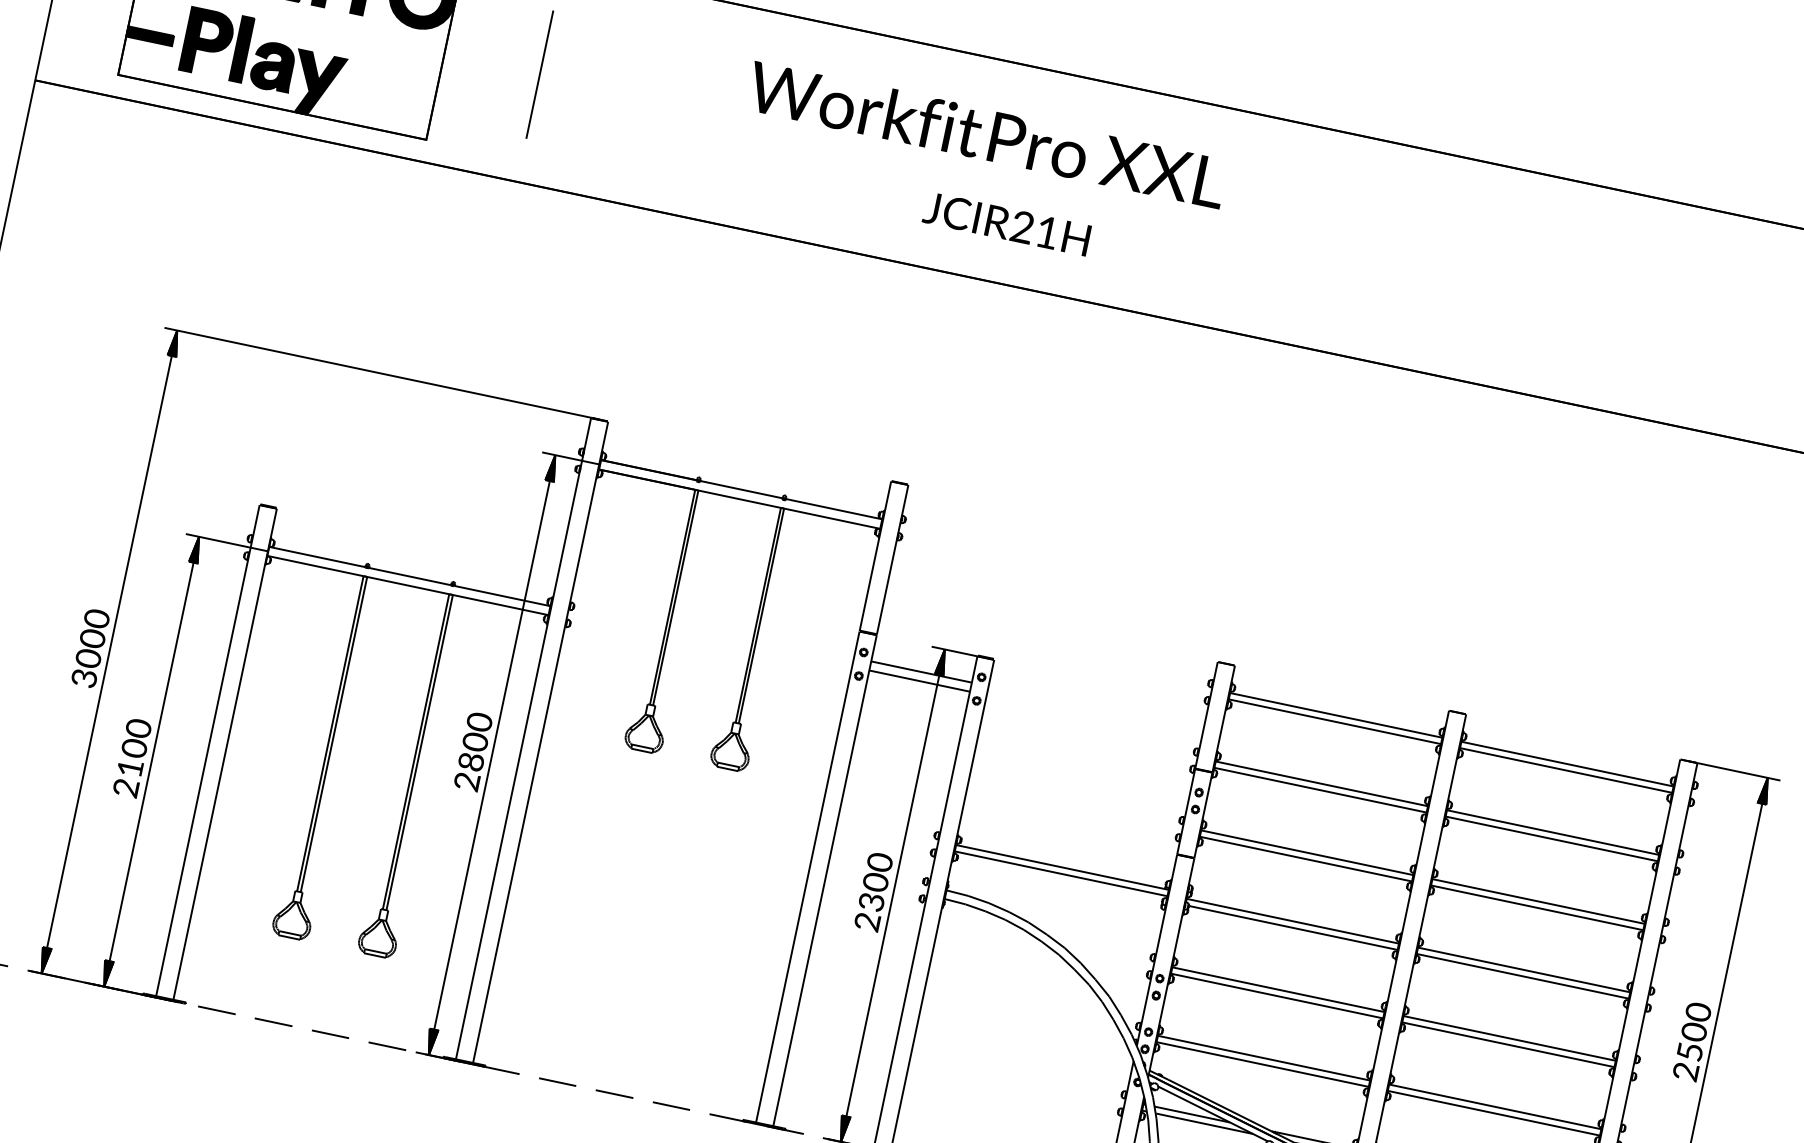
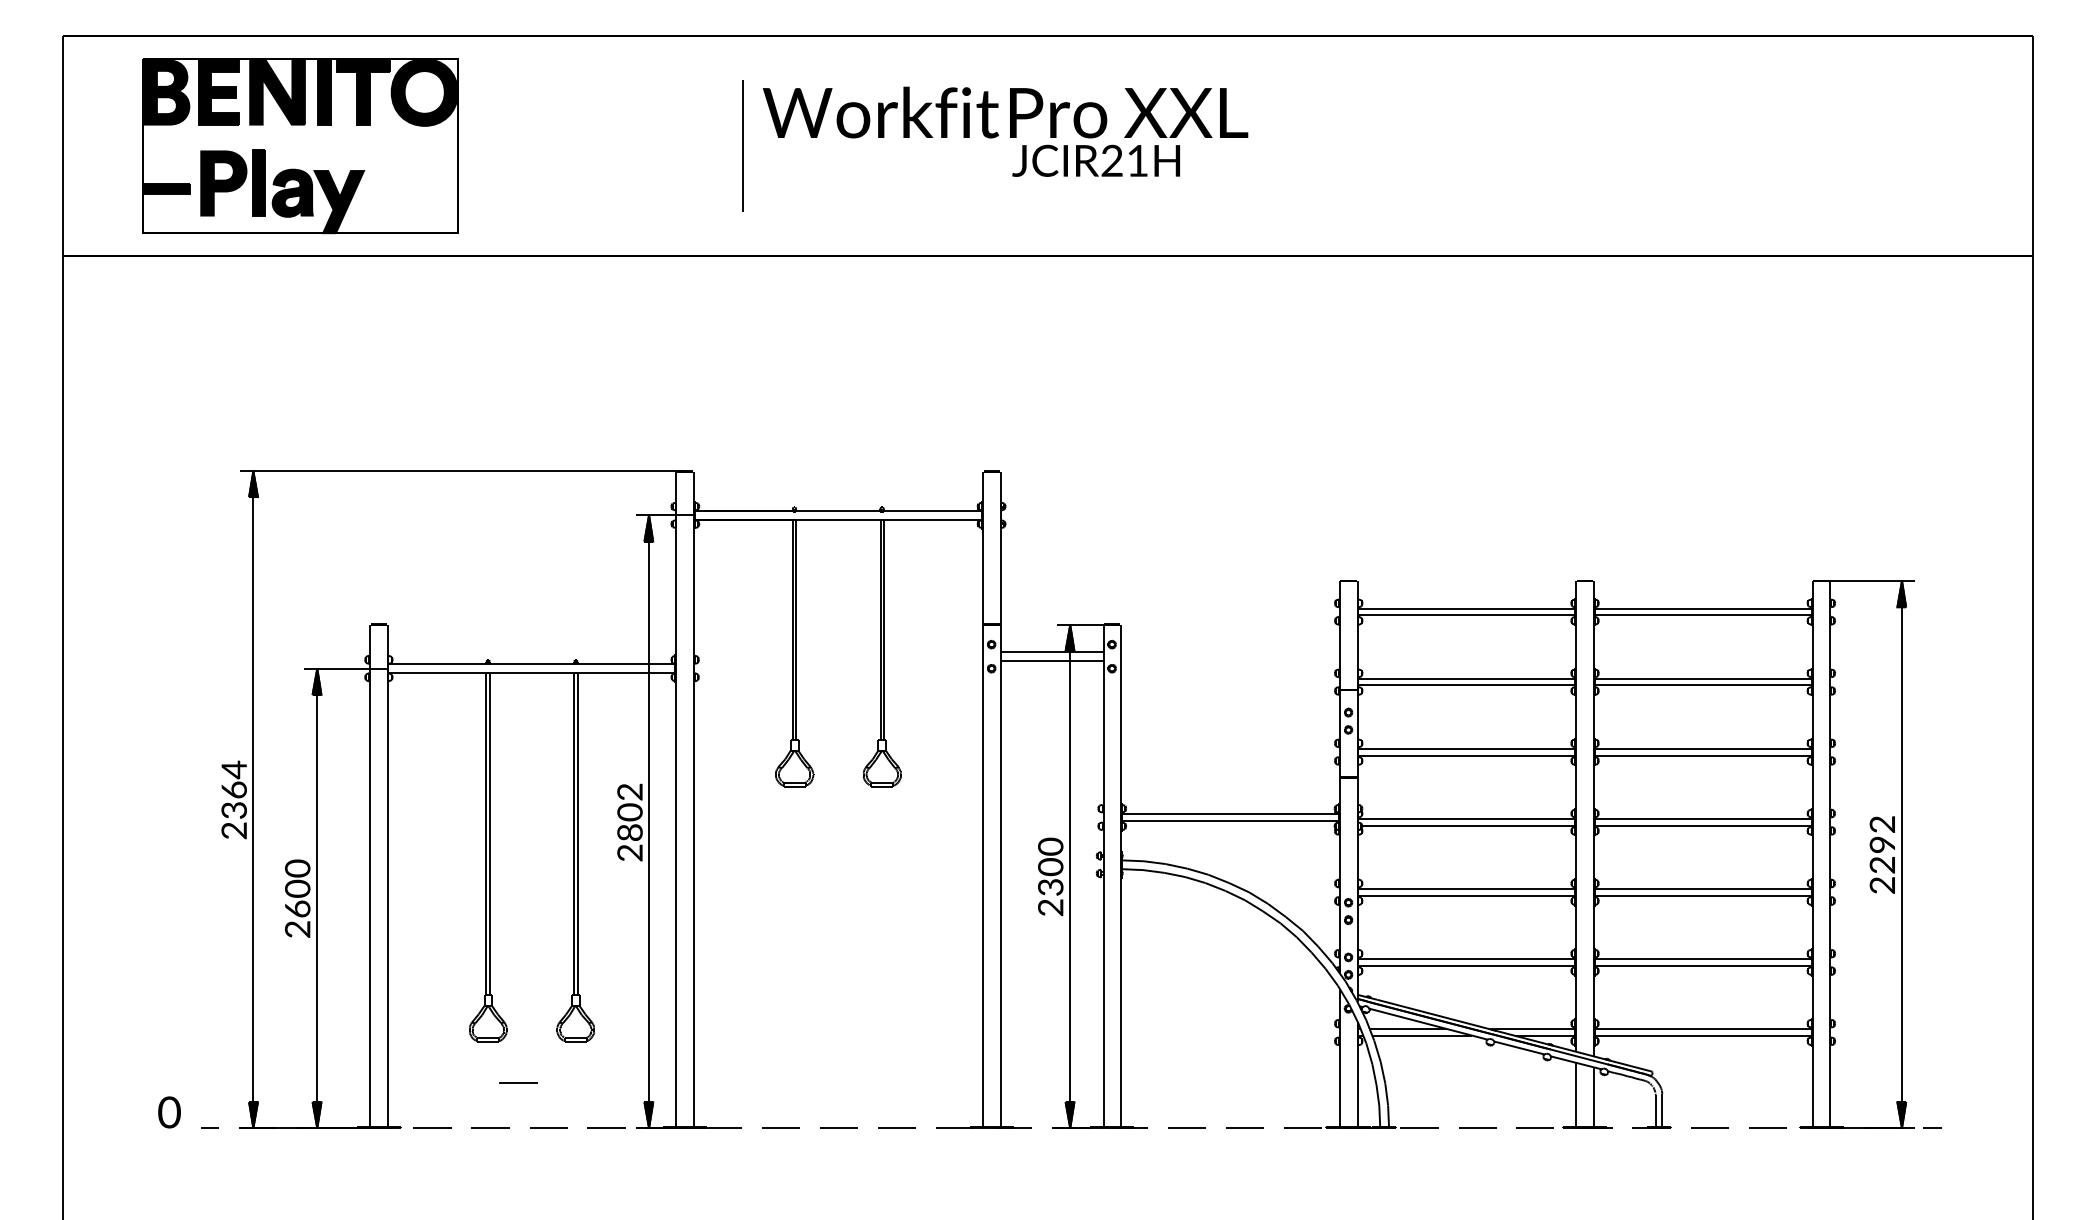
line: (539, 73) -> (742, 145), moved
text: (1006, 223) -> (1095, 160), moved
text: (90, 647) -> (233, 799), 3000 -> 2364
text: (478, 722) -> (629, 792), 2800 -> 2802
text: (130, 767) -> (297, 908), 2100 -> 2600
line: (310, 983) -> (518, 1082), added
text: (1694, 1031) -> (1882, 844), 2500 -> 2292

